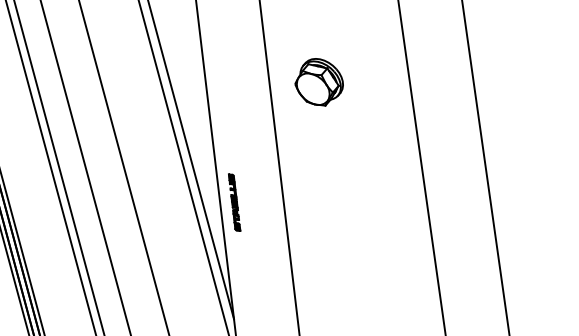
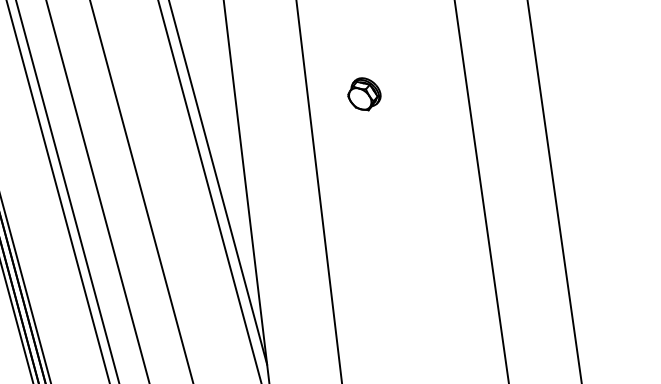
part: (318, 82) -> (363, 94), size x0.6
part: (234, 202) -> (267, 231), removed

